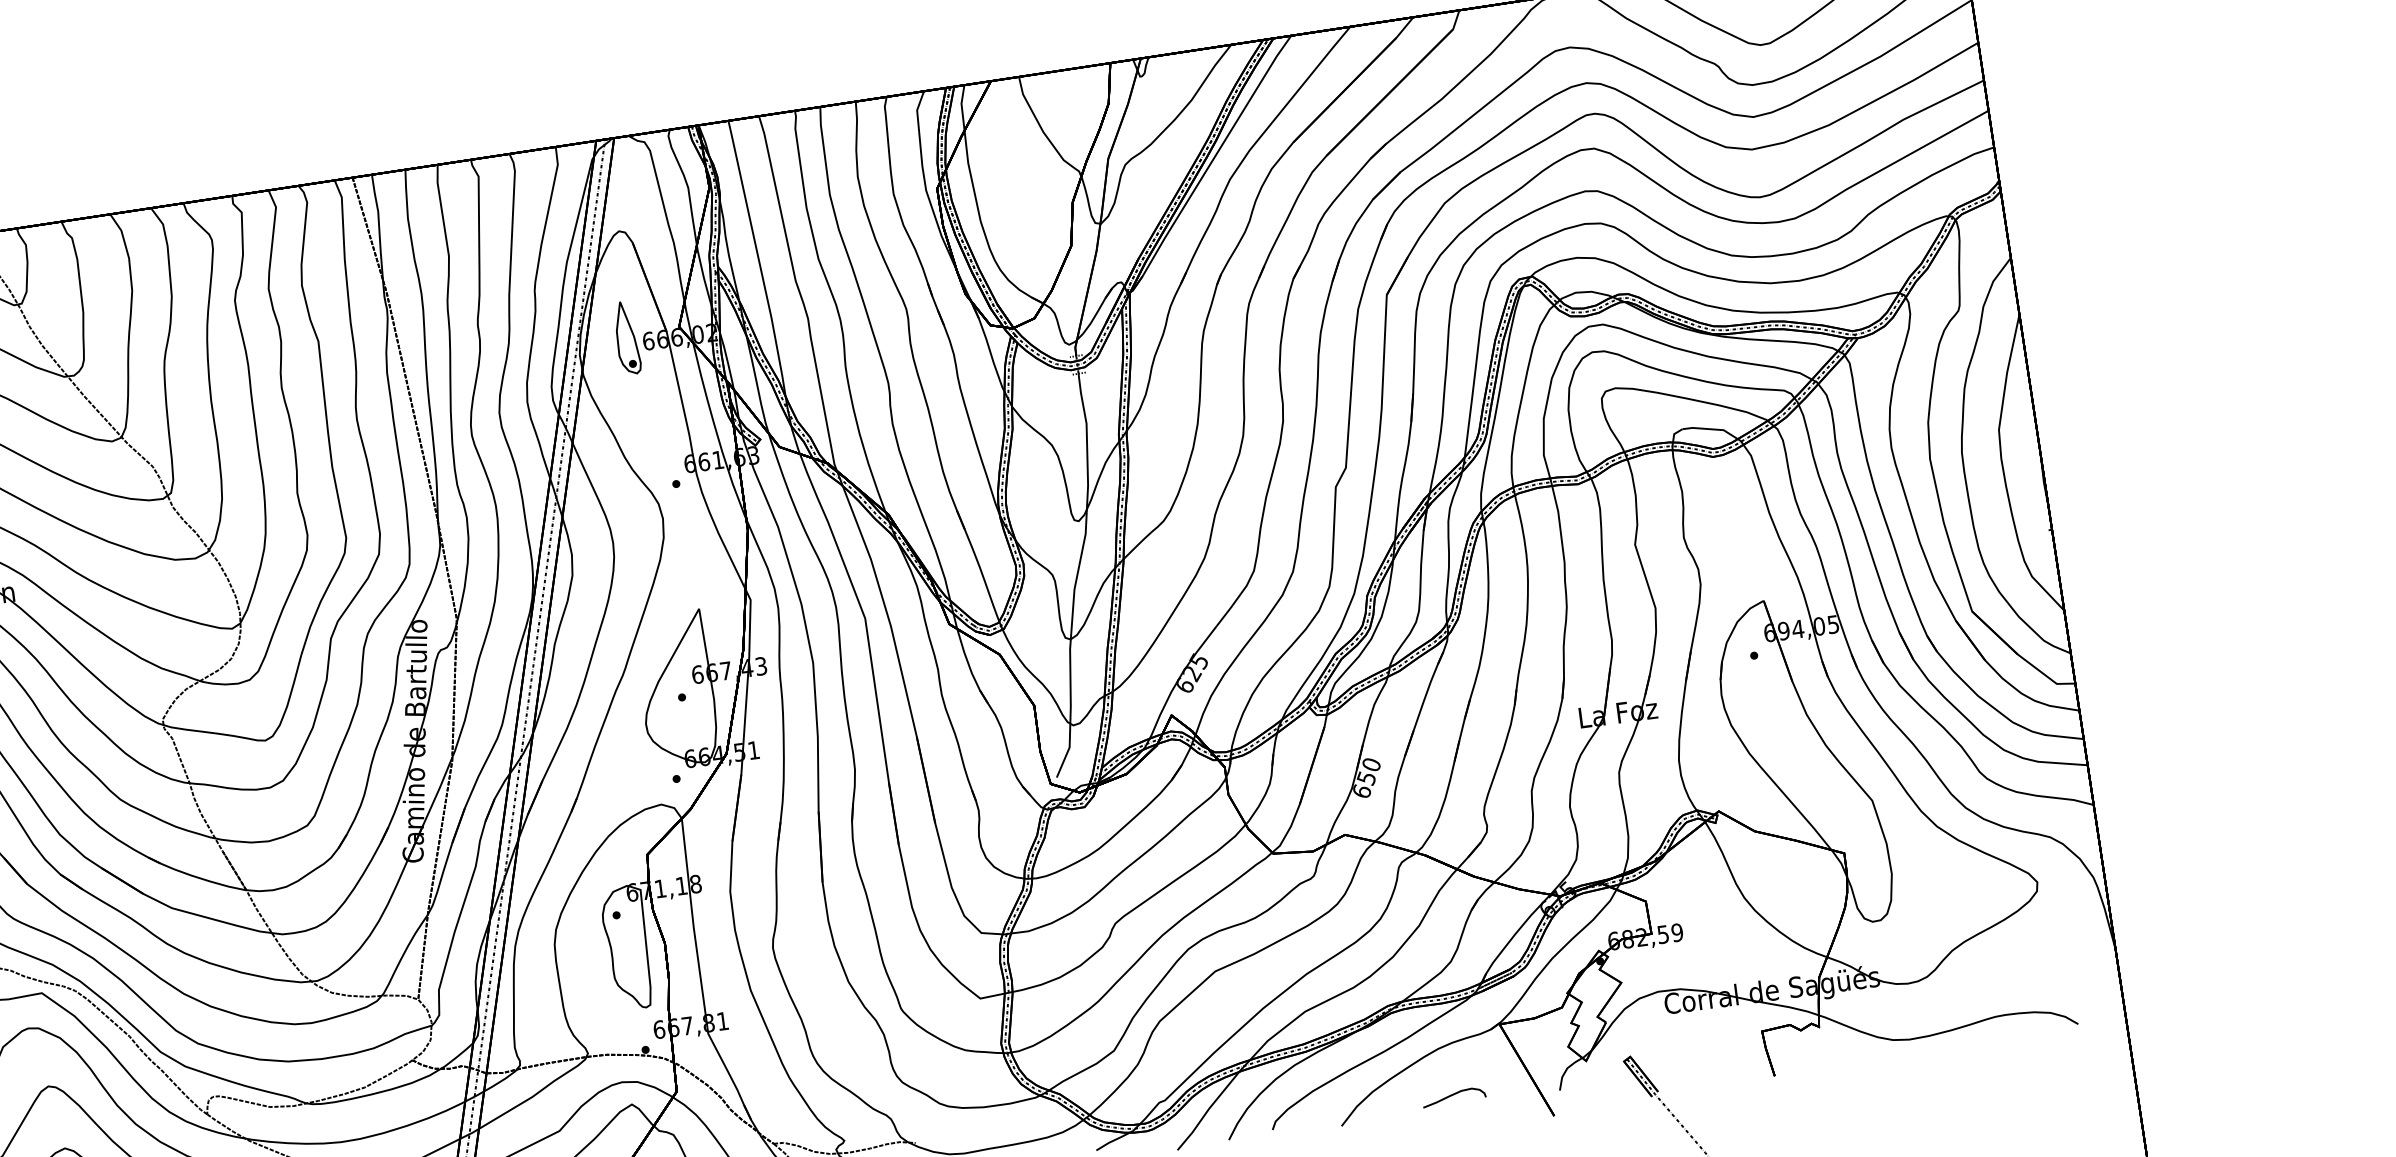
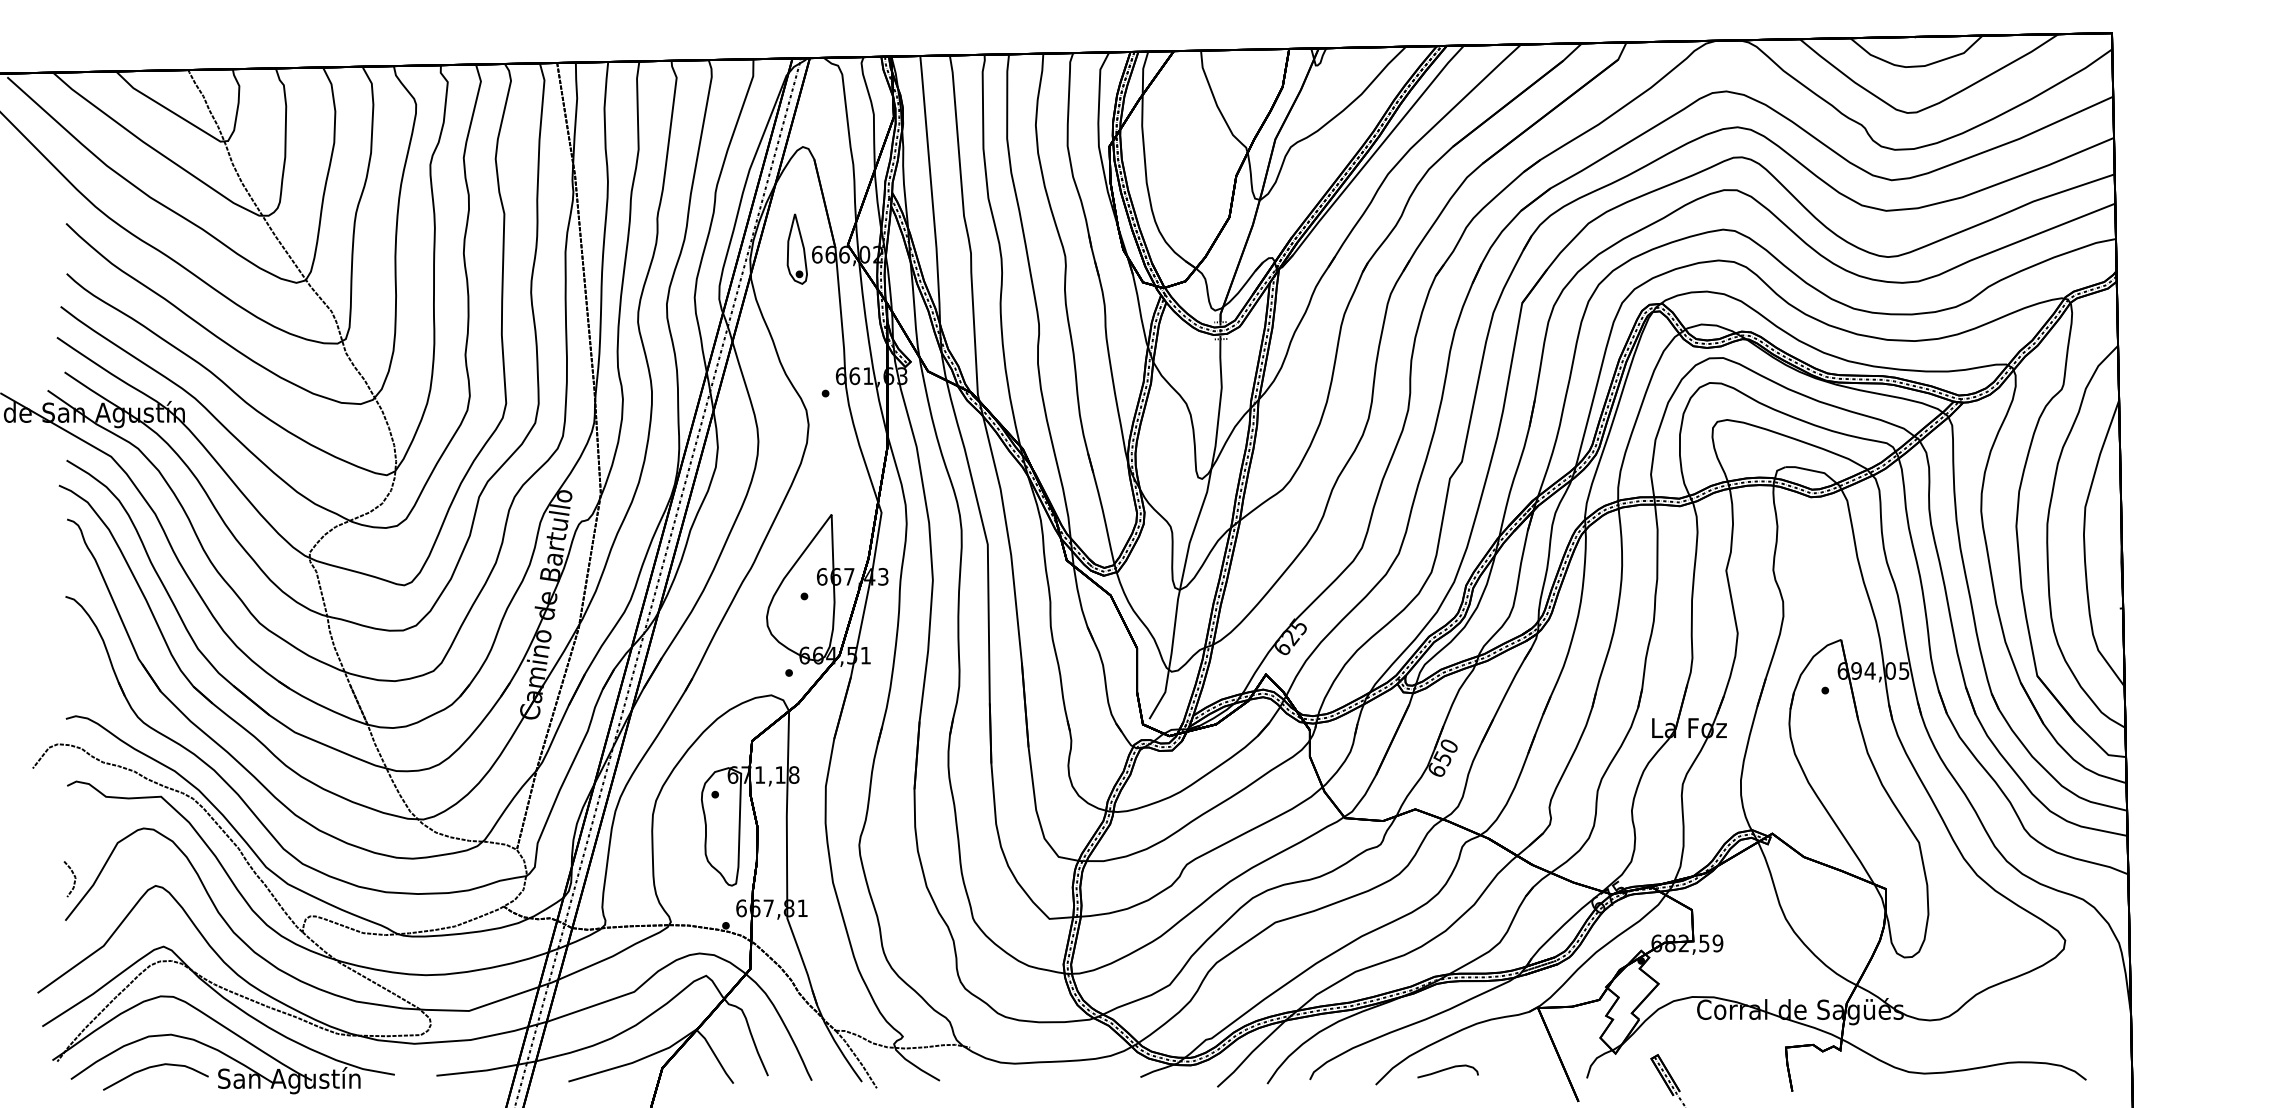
curve: (1452, 1096) -> (1446, 1070), moved

